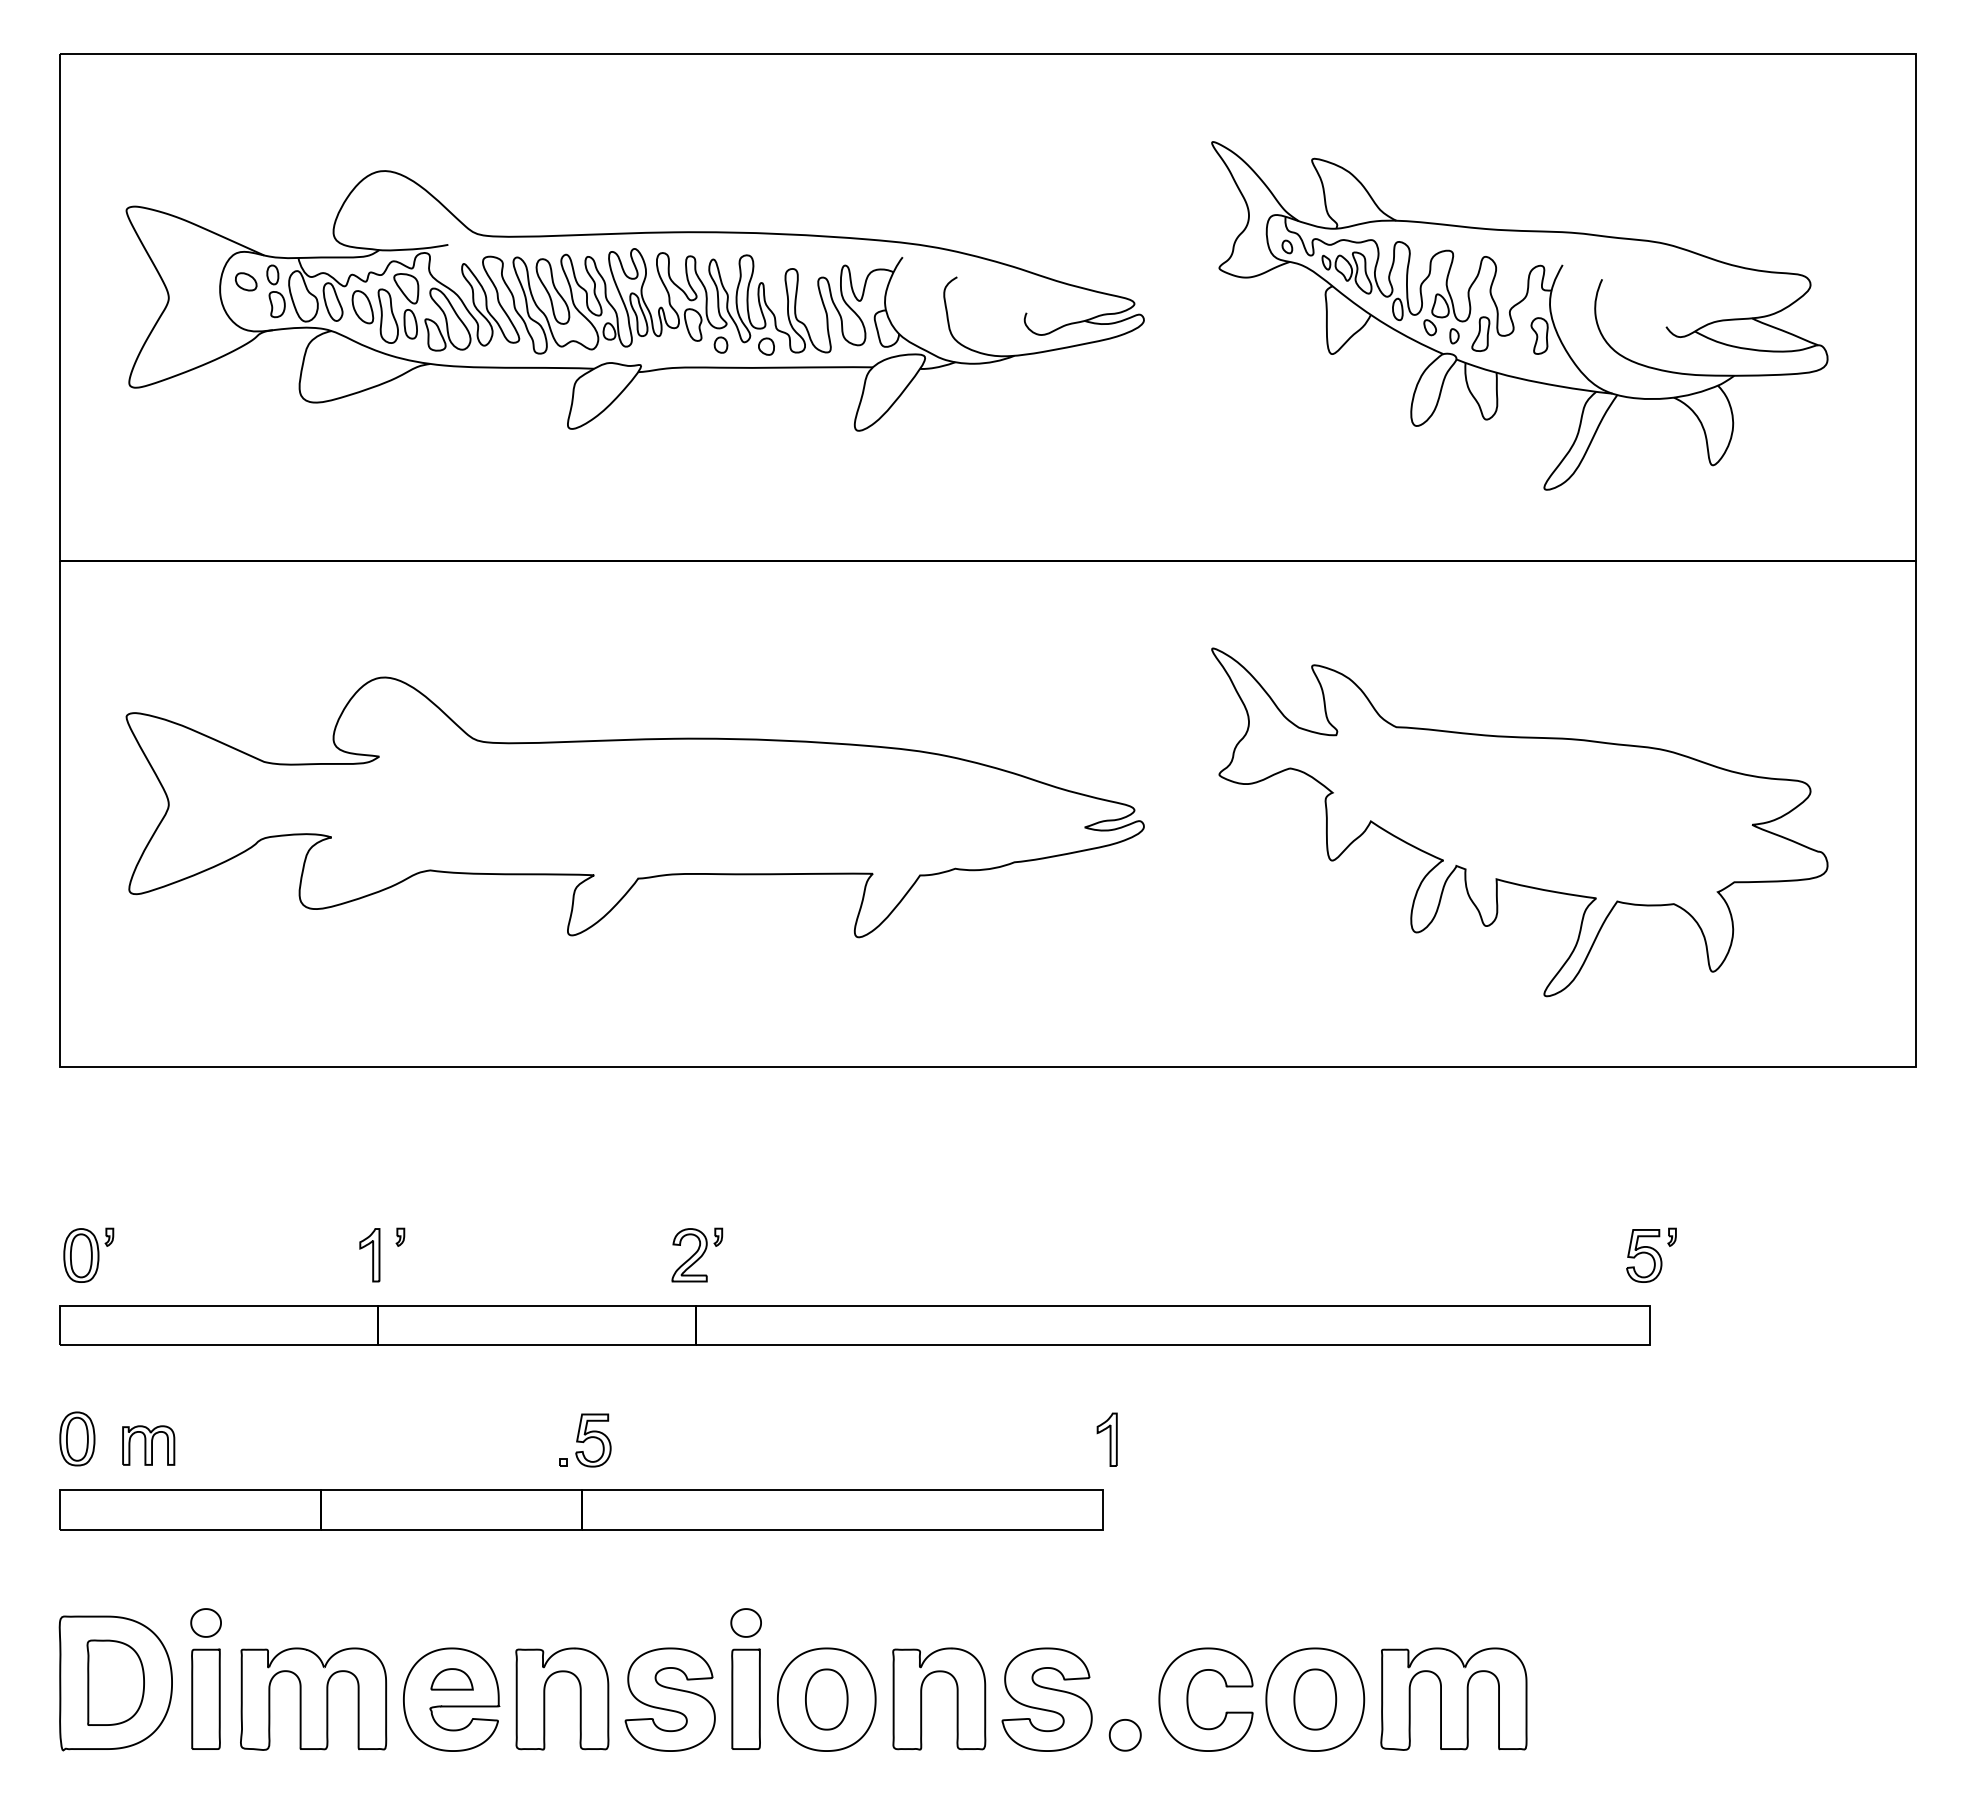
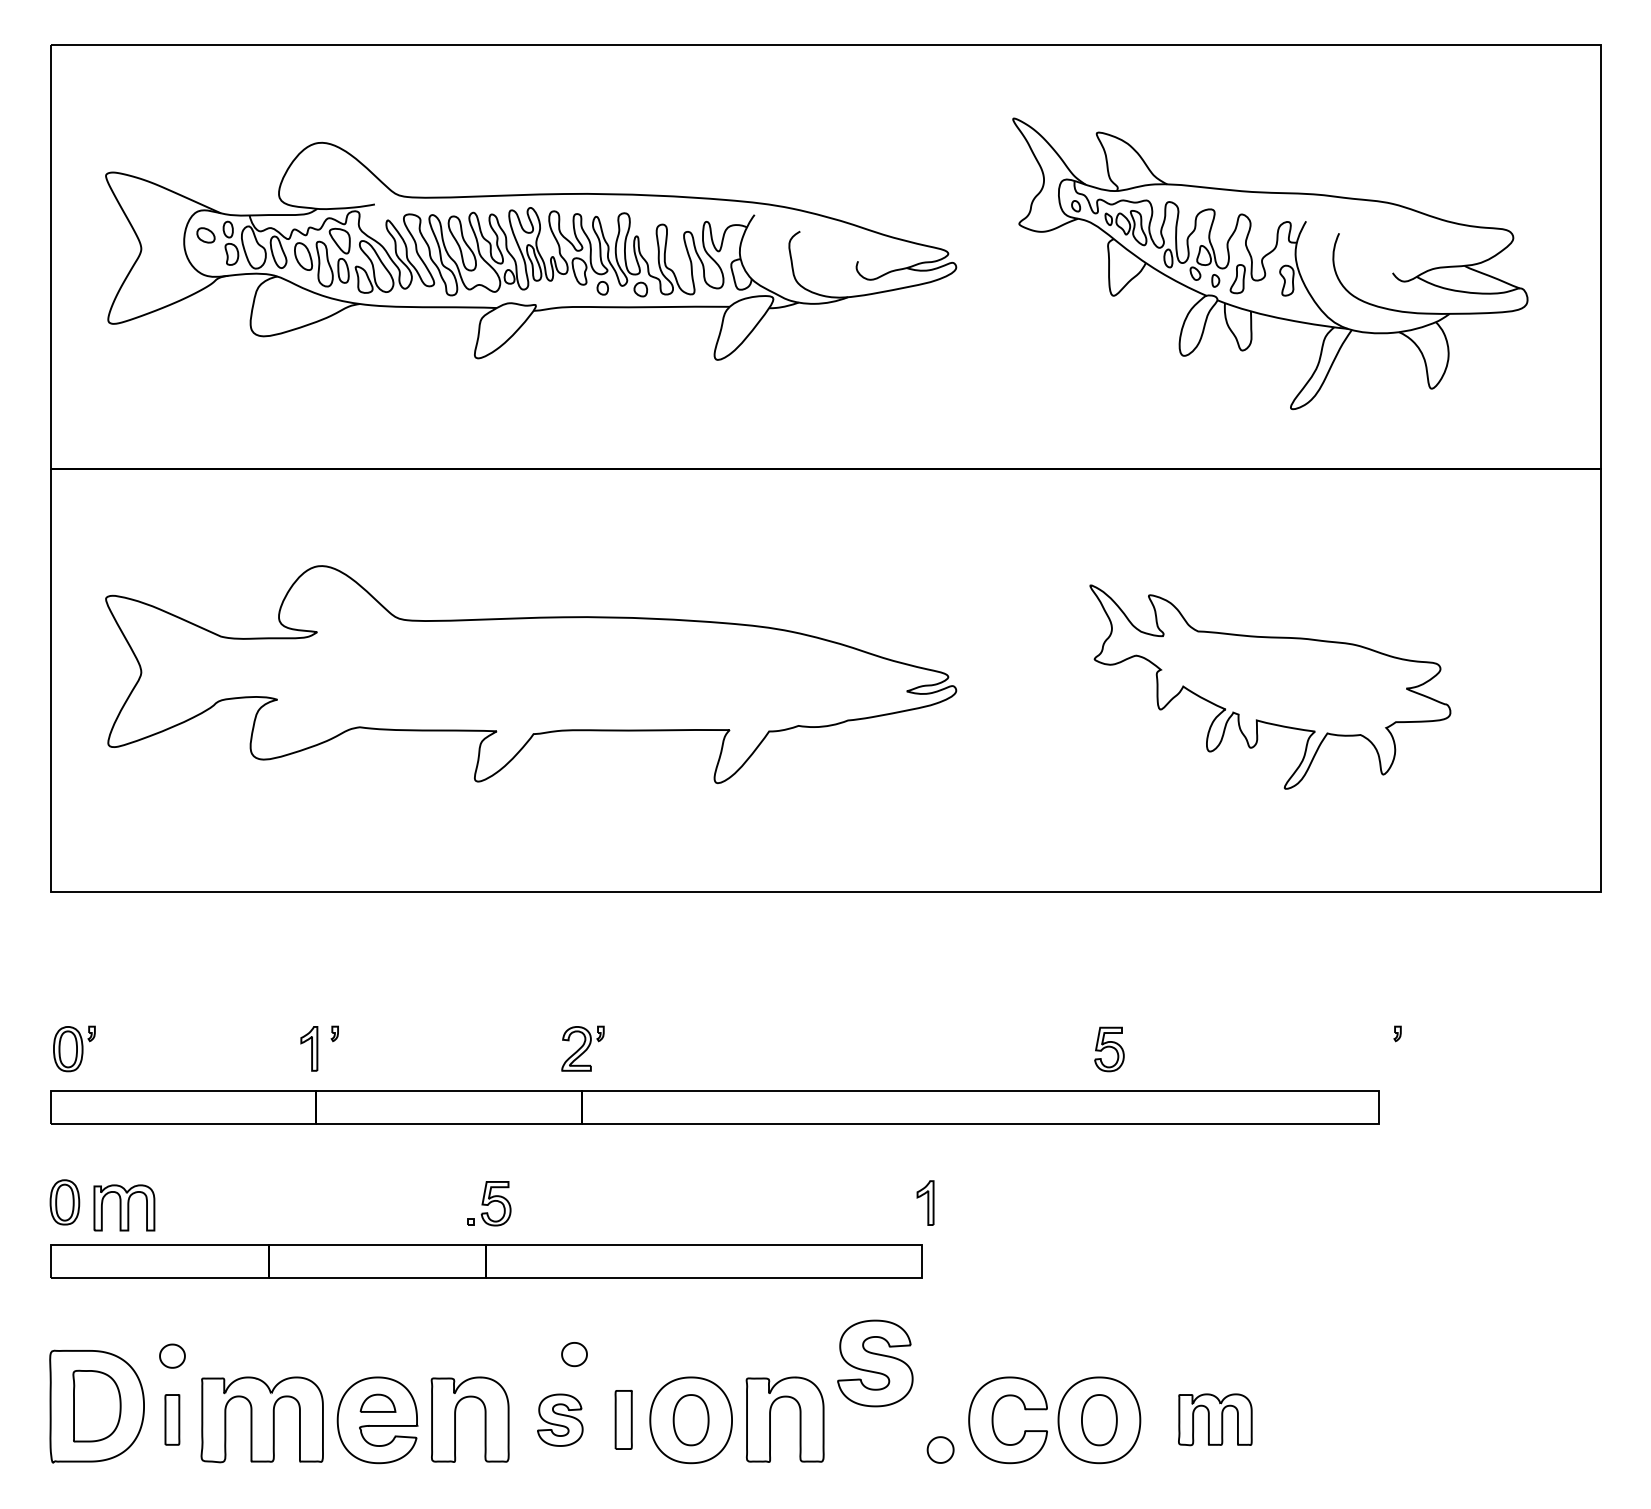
part: (1519, 822) -> (1270, 687), size x0.7
part: (1644, 1255) -> (1109, 1049), moved
part: (148, 1445) -> (124, 1207), size x1.4
part: (745, 1622) -> (573, 1354), moved
part: (205, 1698) -> (171, 1419), size x0.6
part: (745, 1698) -> (623, 1419), size x0.7
part: (1453, 1698) -> (1214, 1419), size x0.6
part: (669, 1699) -> (559, 1420), size x0.6
part: (1046, 1699) -> (874, 1363), moved

